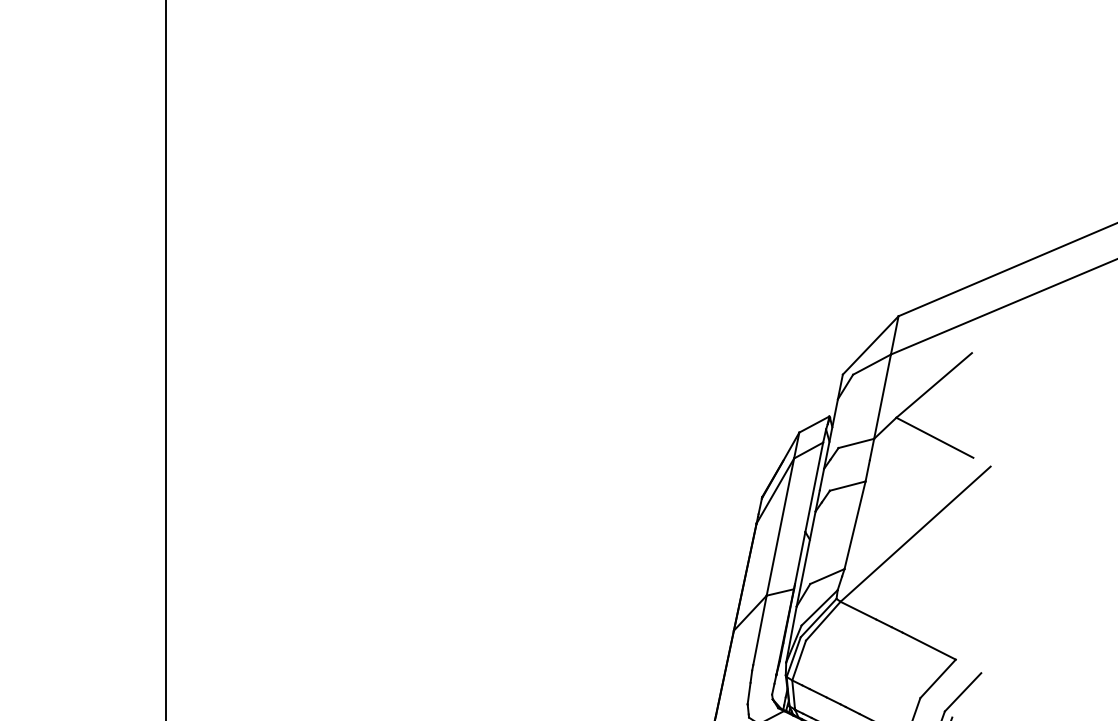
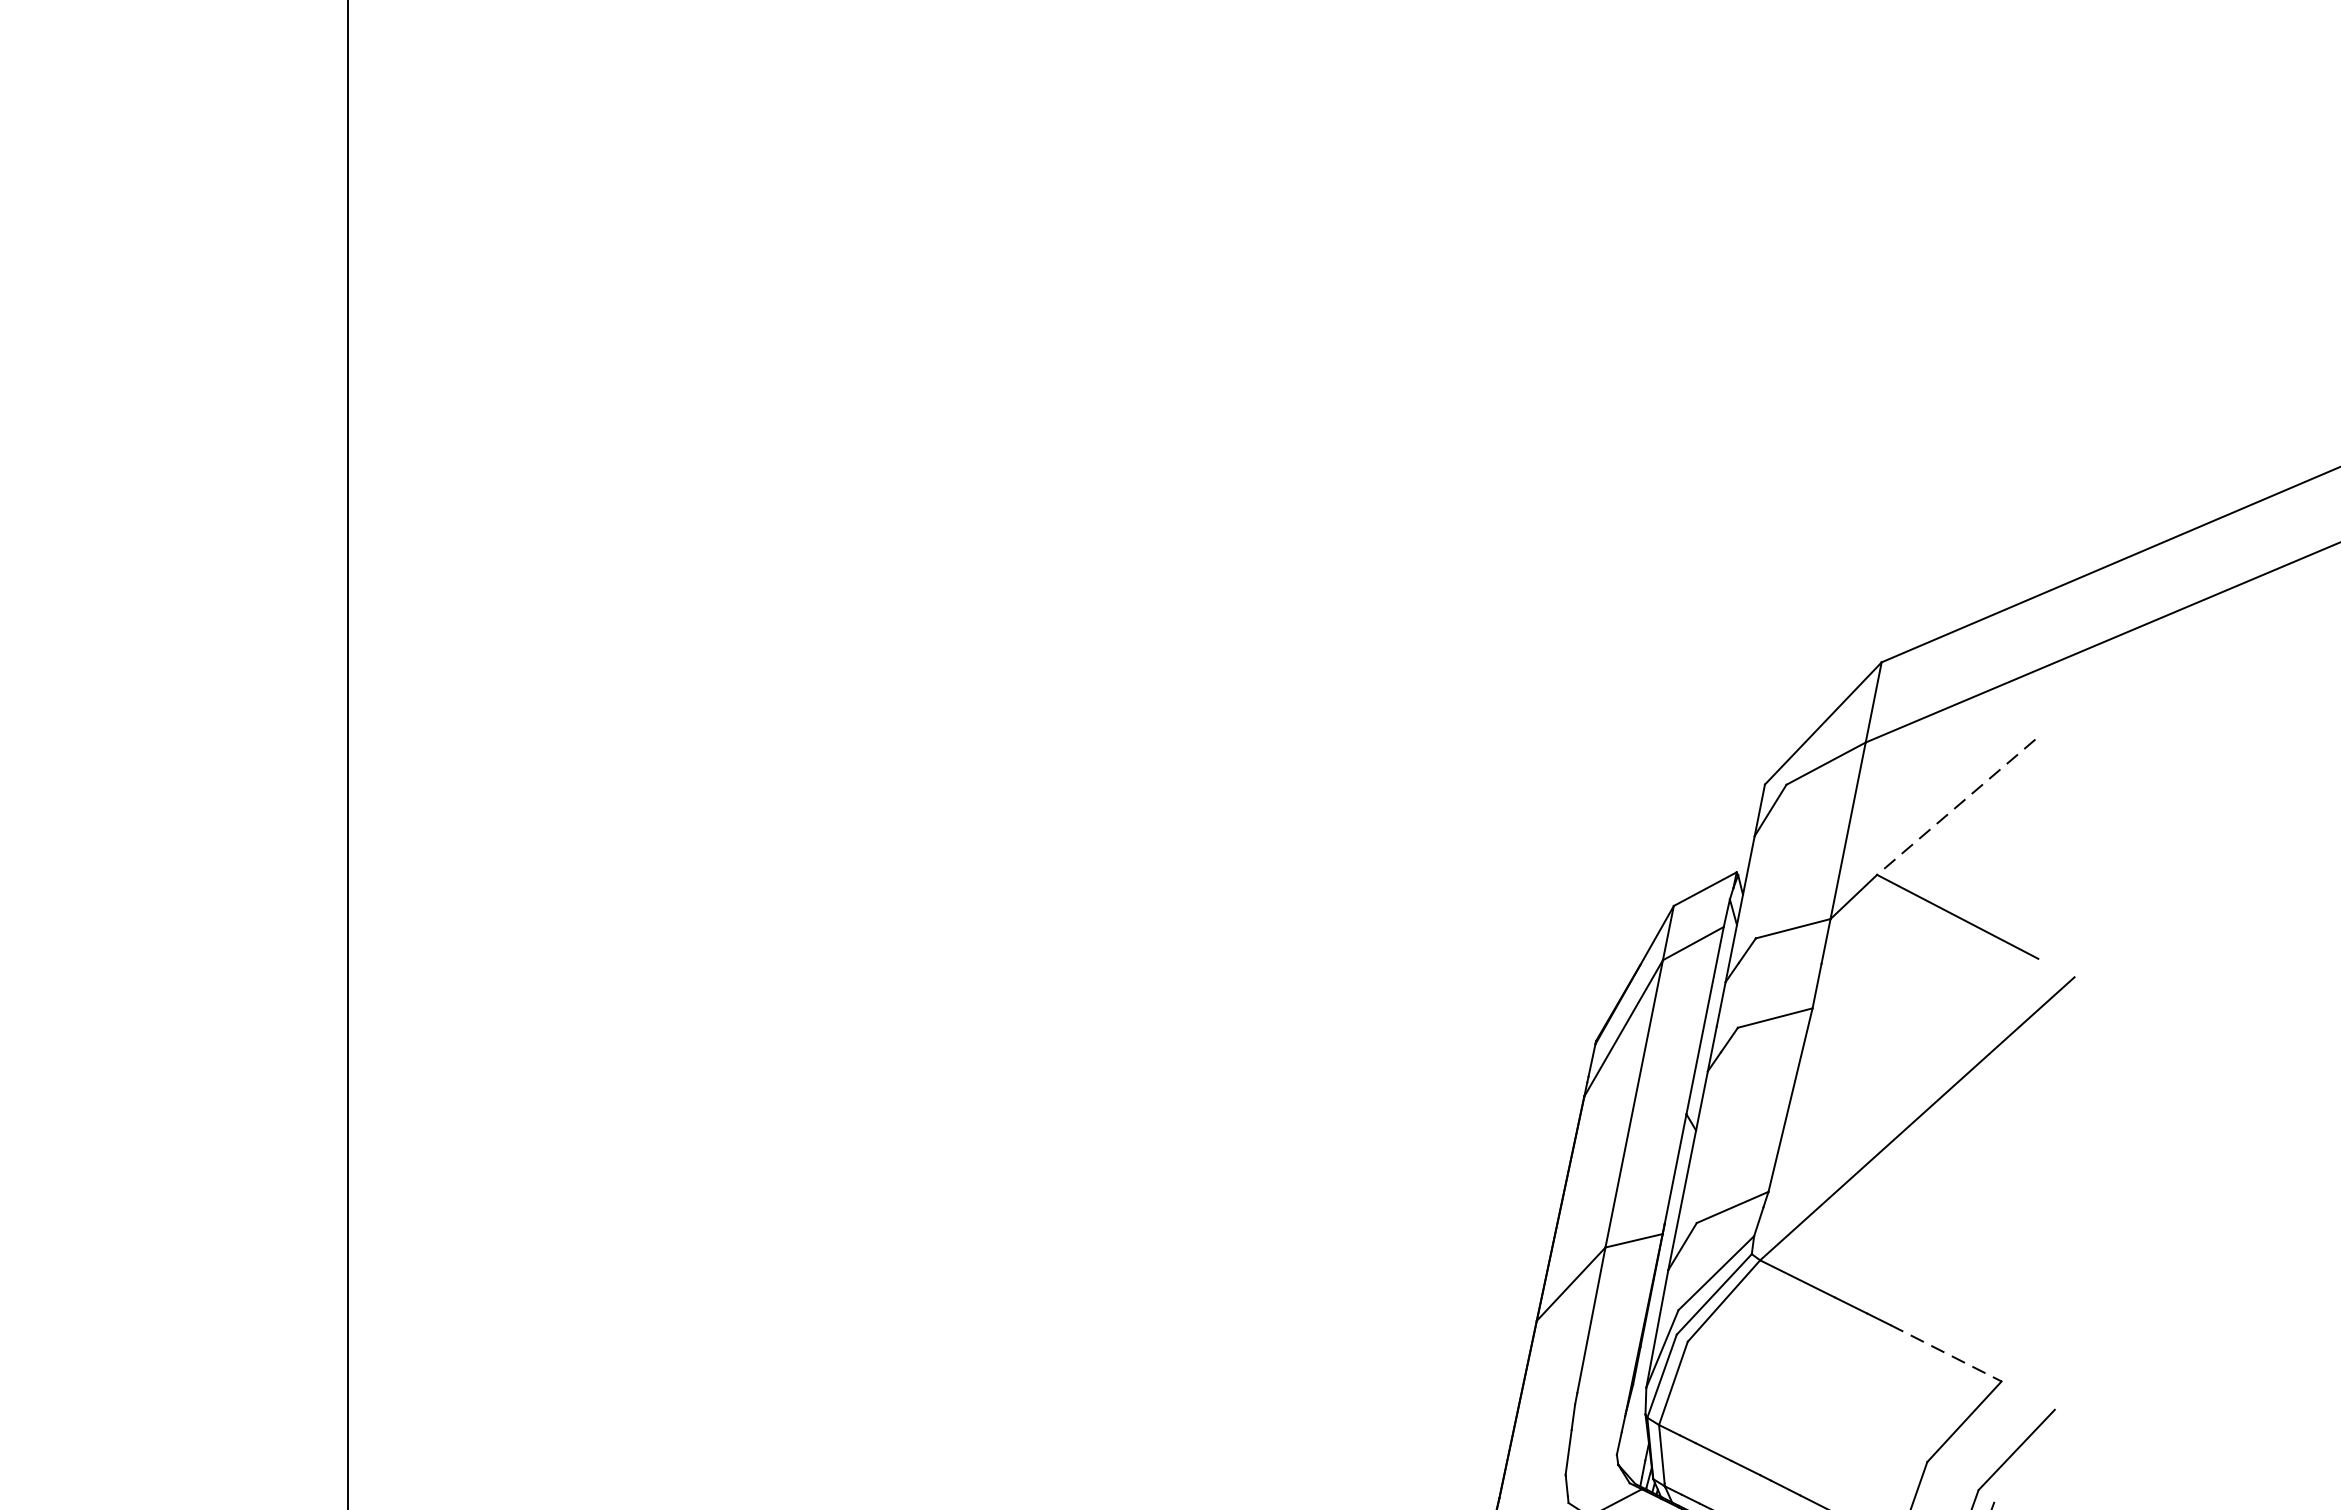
line: (934, 385) -> (1956, 807), solid -> dashed
line: (929, 646) -> (1946, 1353), solid -> dashed

